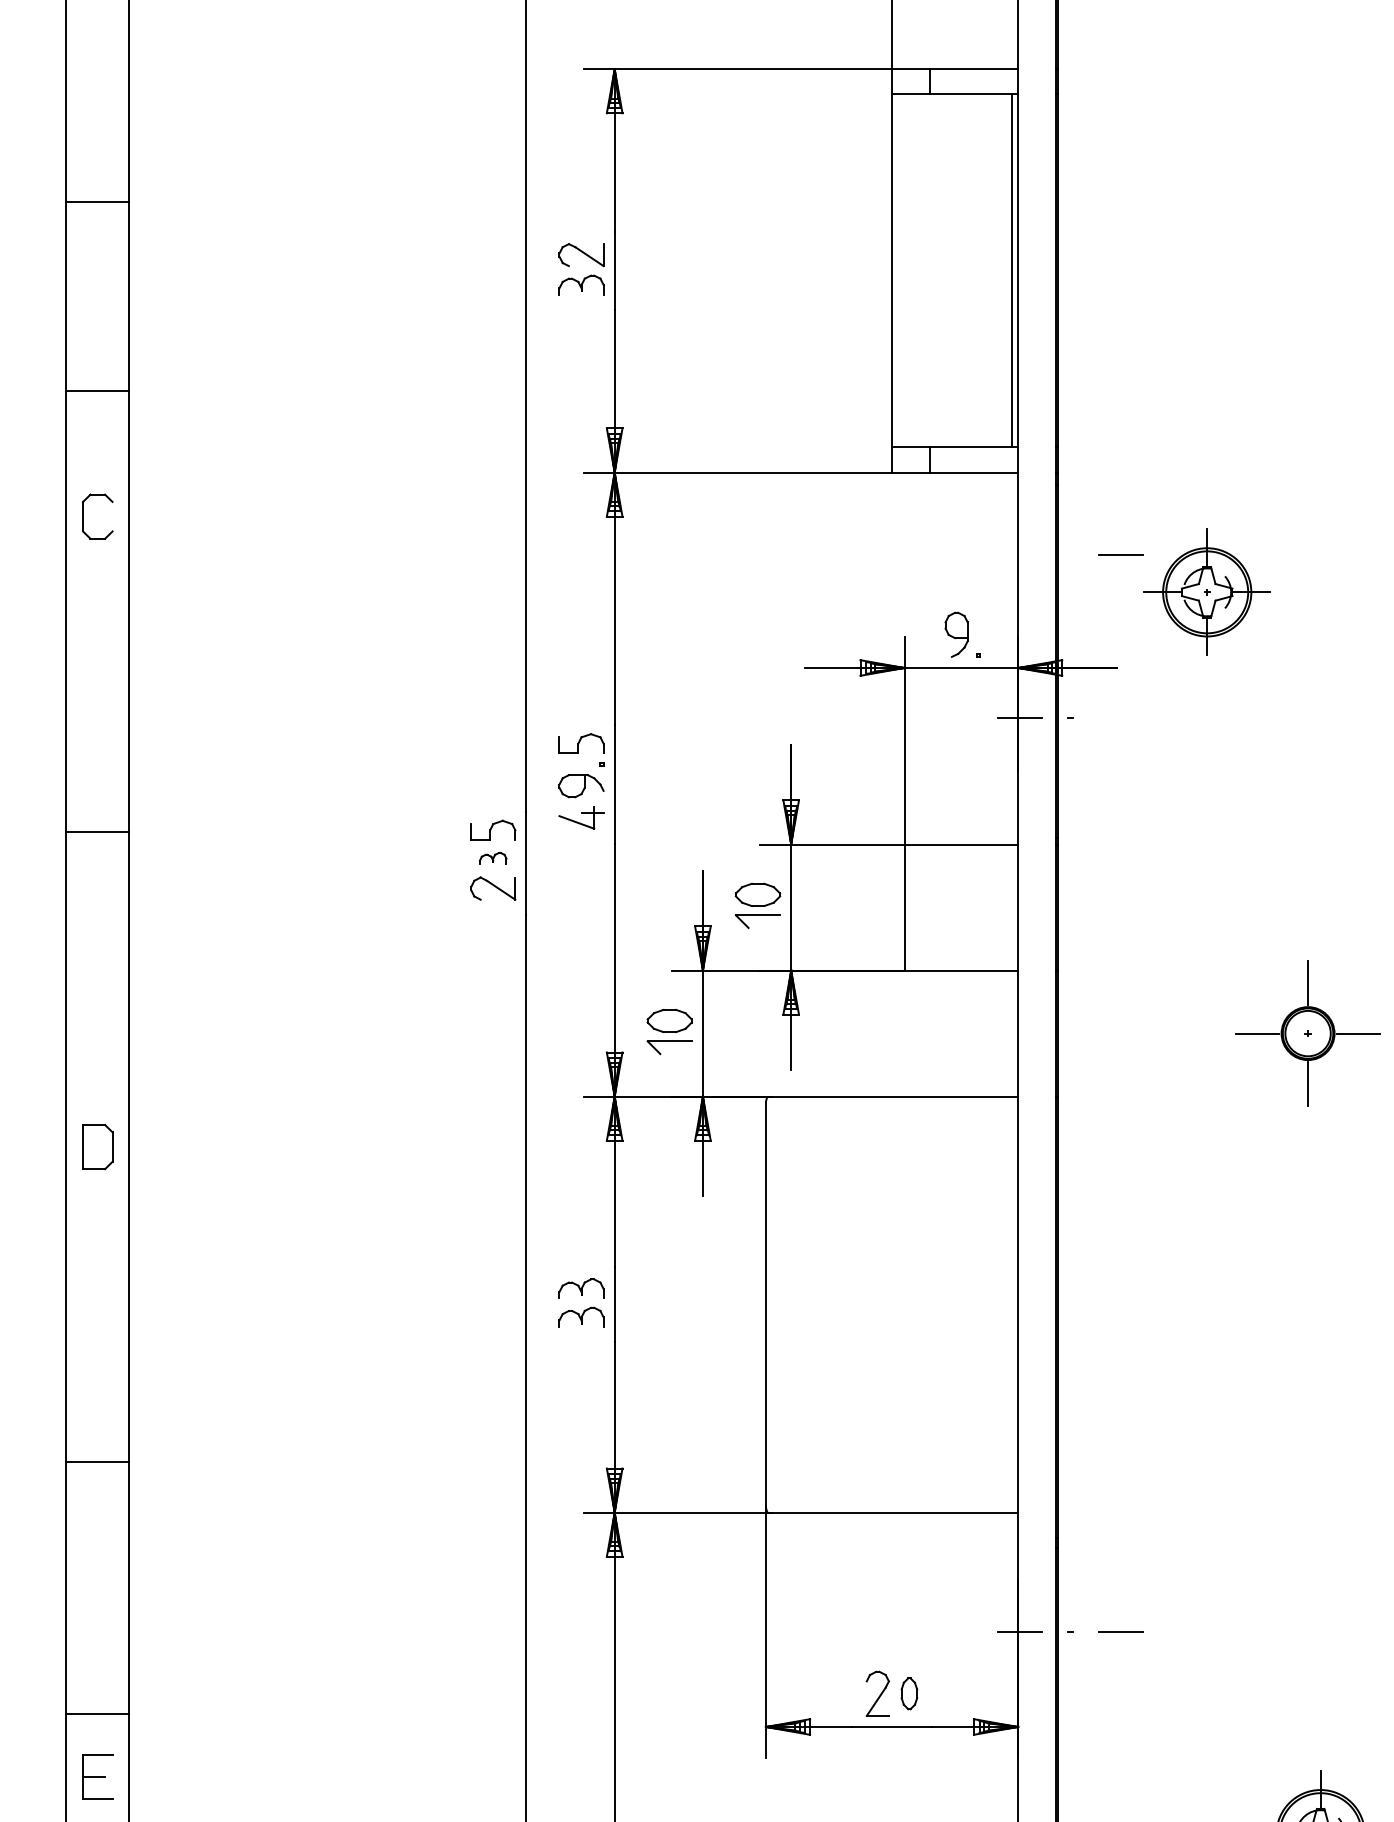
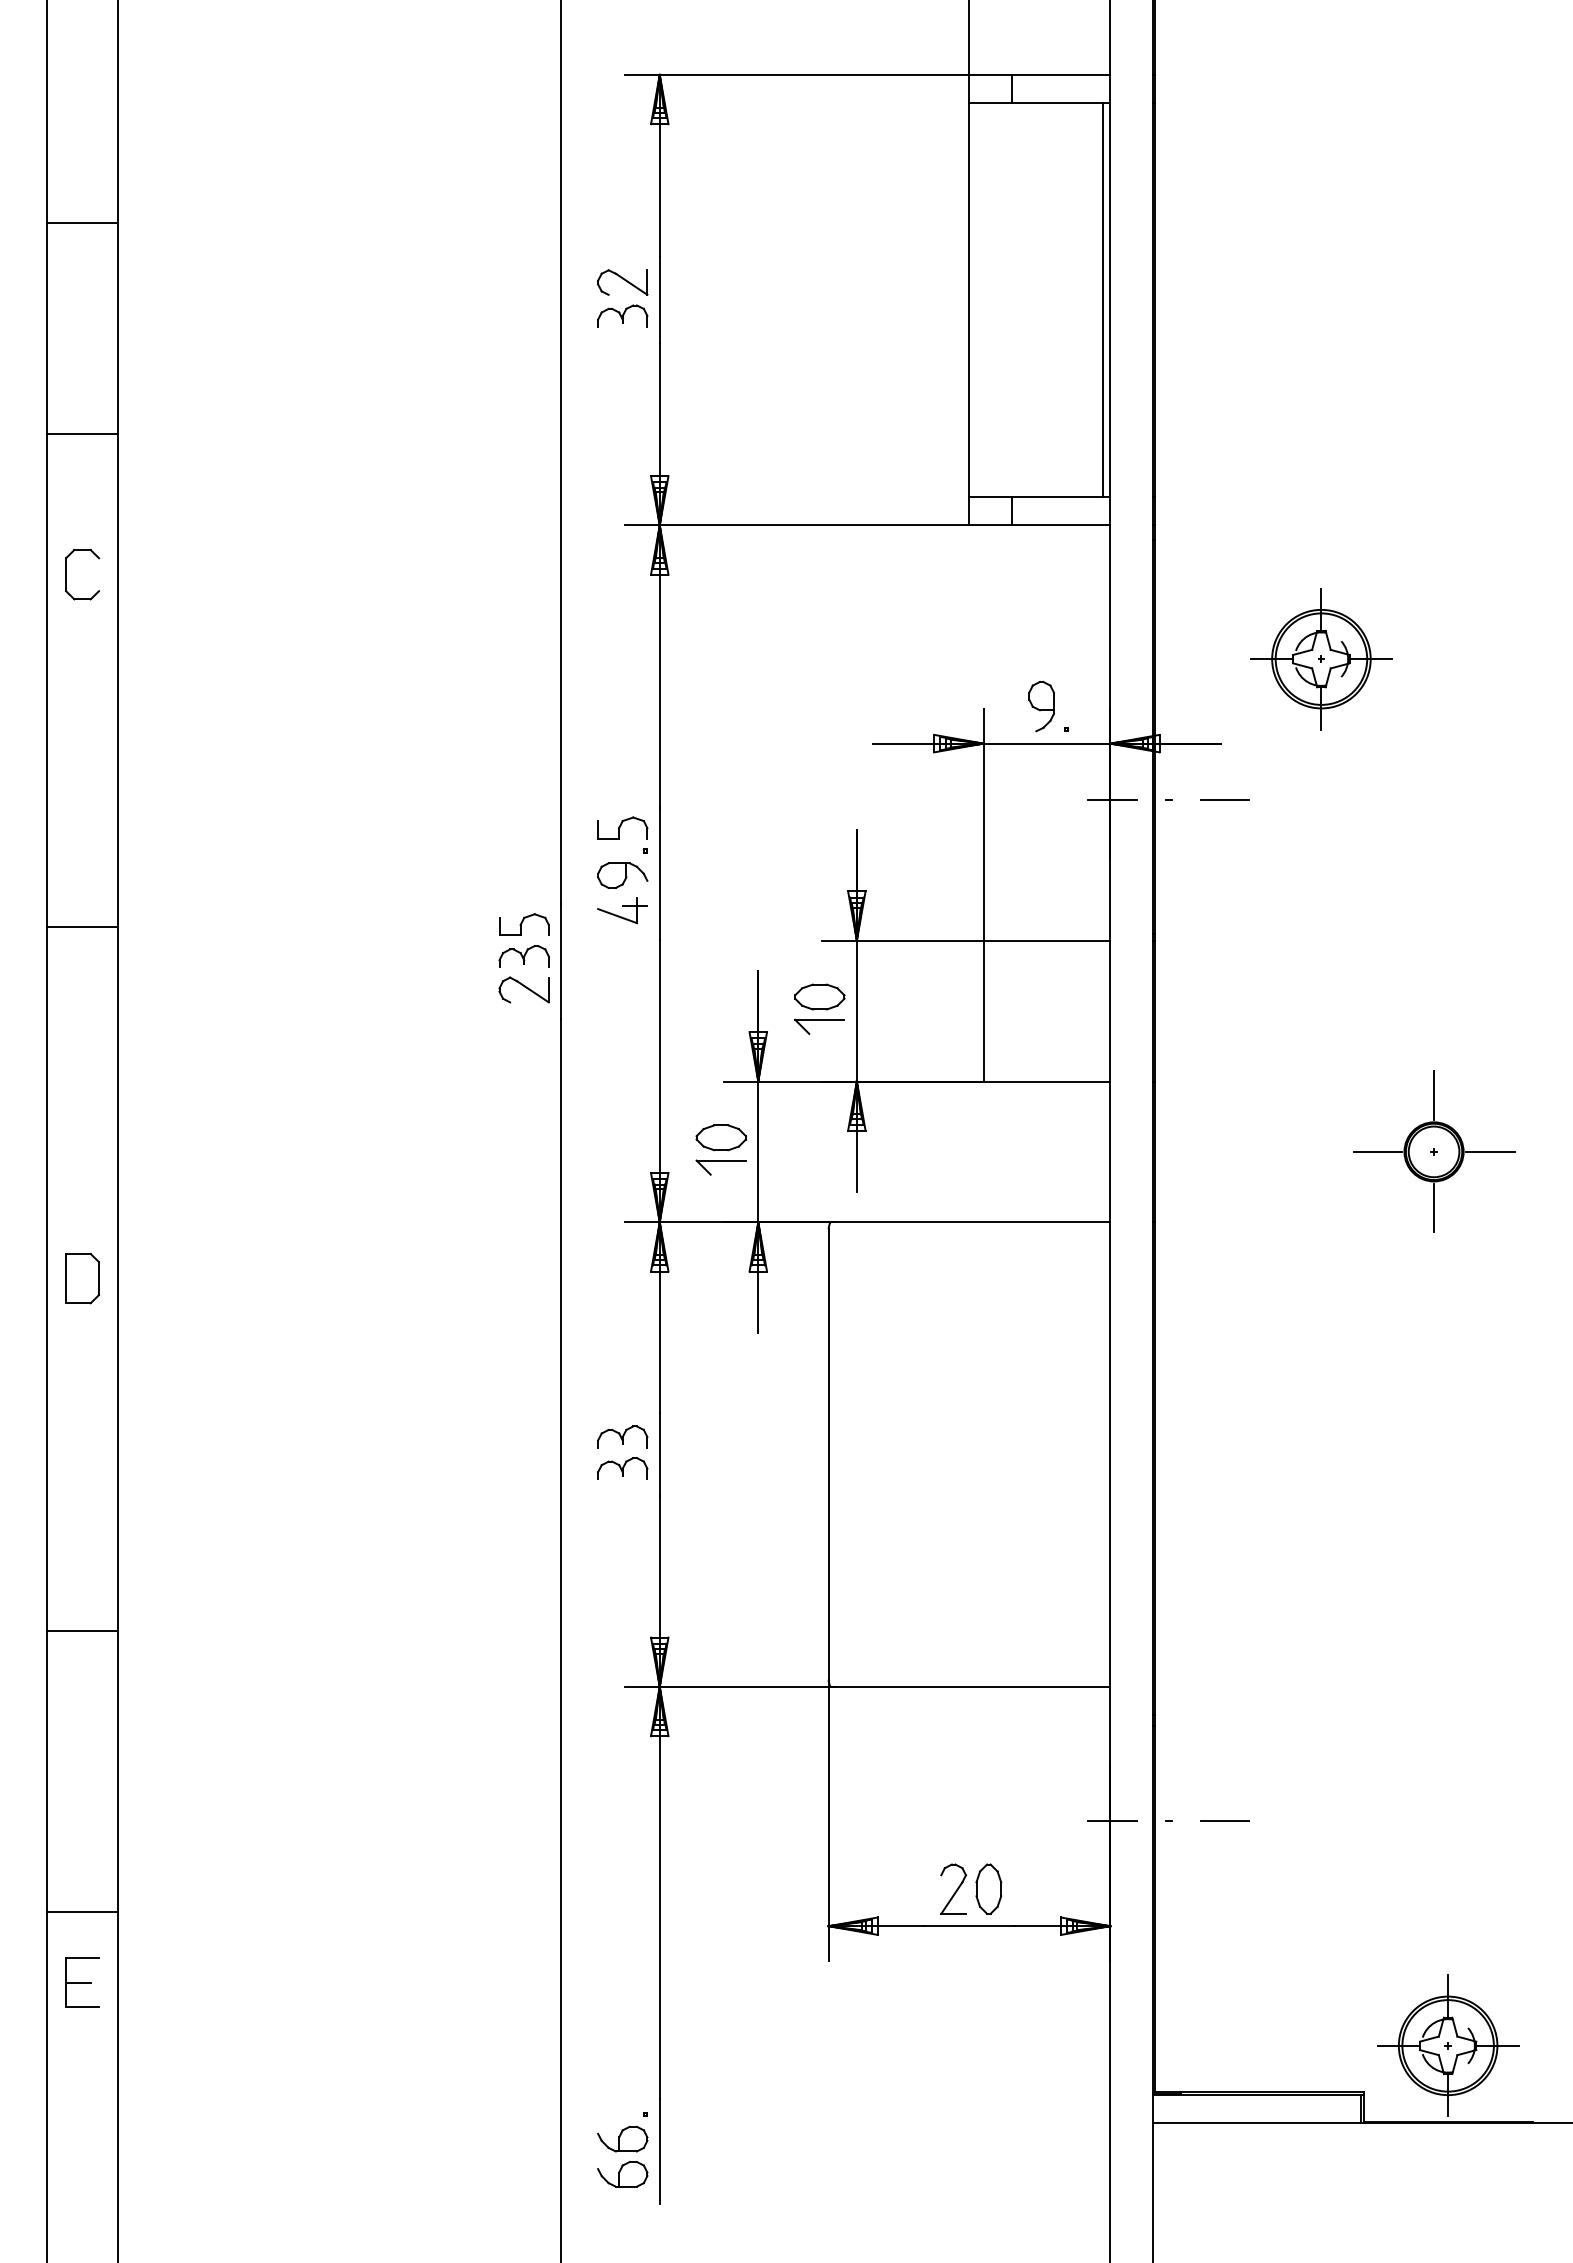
line: (1120, 555) -> (1224, 799), moved
part: (492, 858) -> (523, 956), size x1.67
part: (909, 1693) -> (988, 1888), size x1.43

